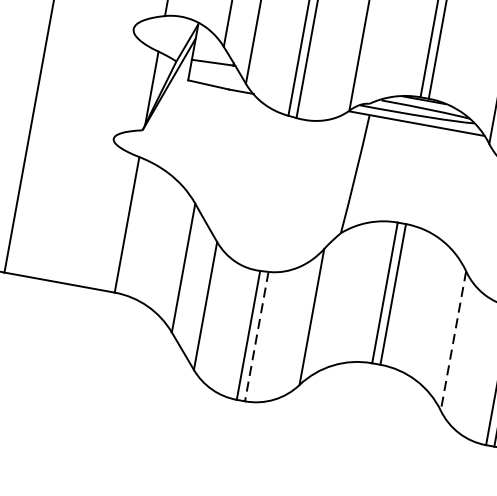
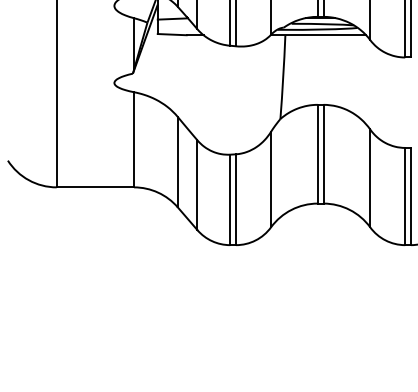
line: (257, 337) -> (236, 200), dashed -> solid
line: (453, 341) -> (370, 178), dashed -> solid

